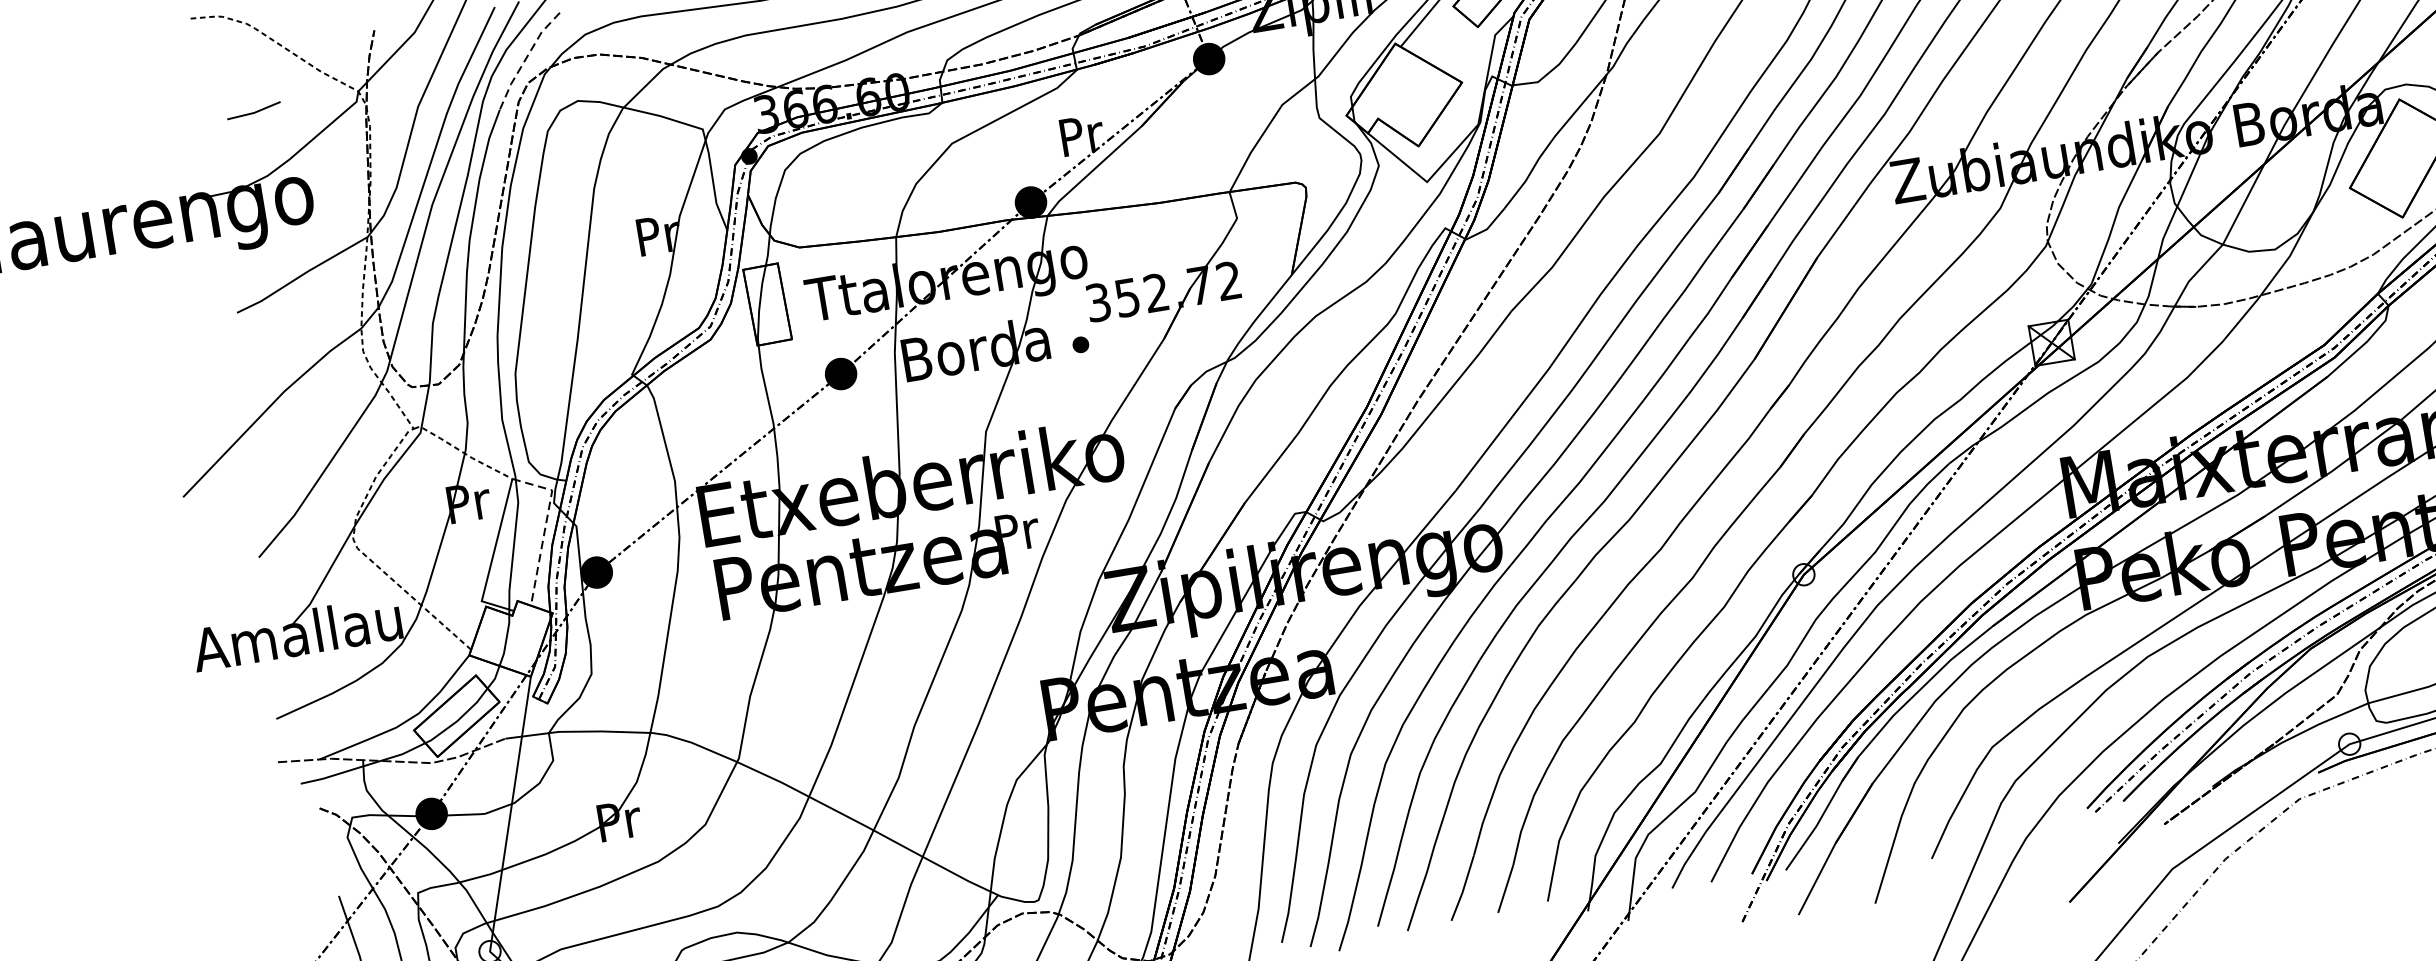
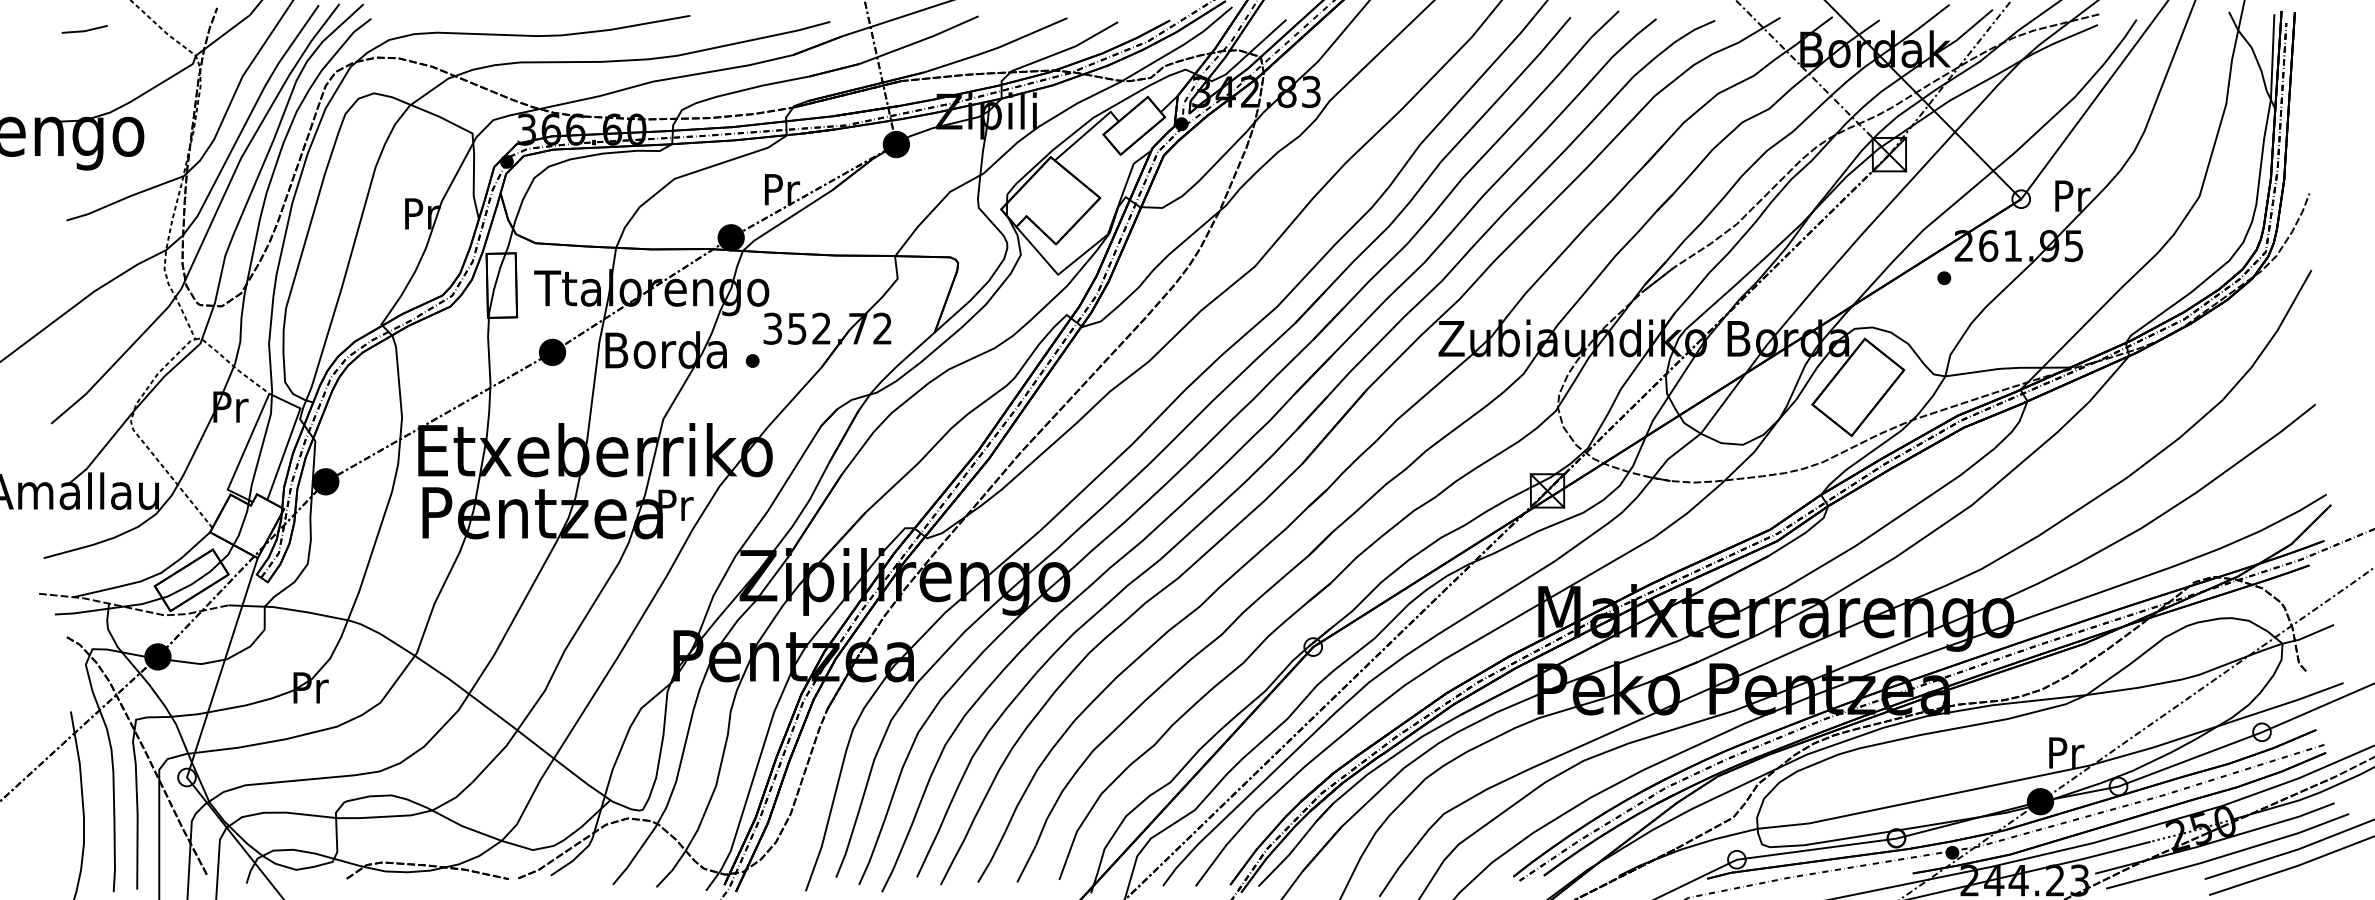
line: (526, 59) -> (337, 52), dashed -> solid
line: (253, 112) -> (84, 30), moved
line: (546, 526) -> (290, 437), dashed -> solid

